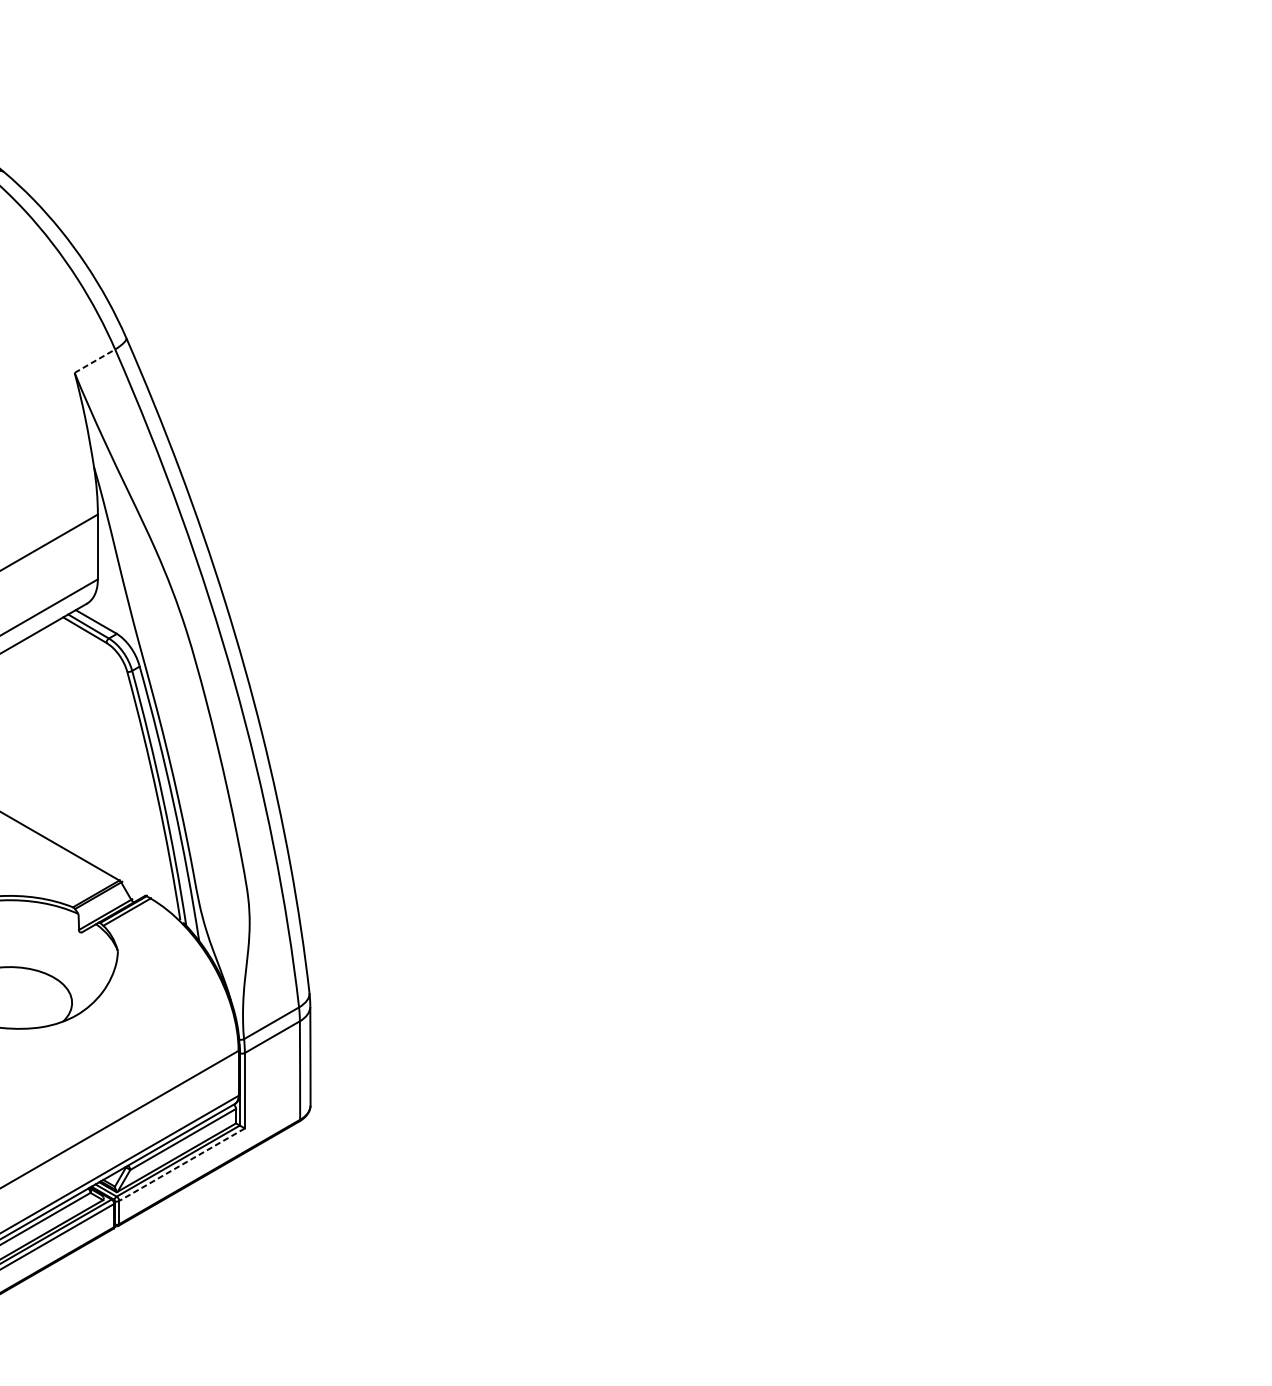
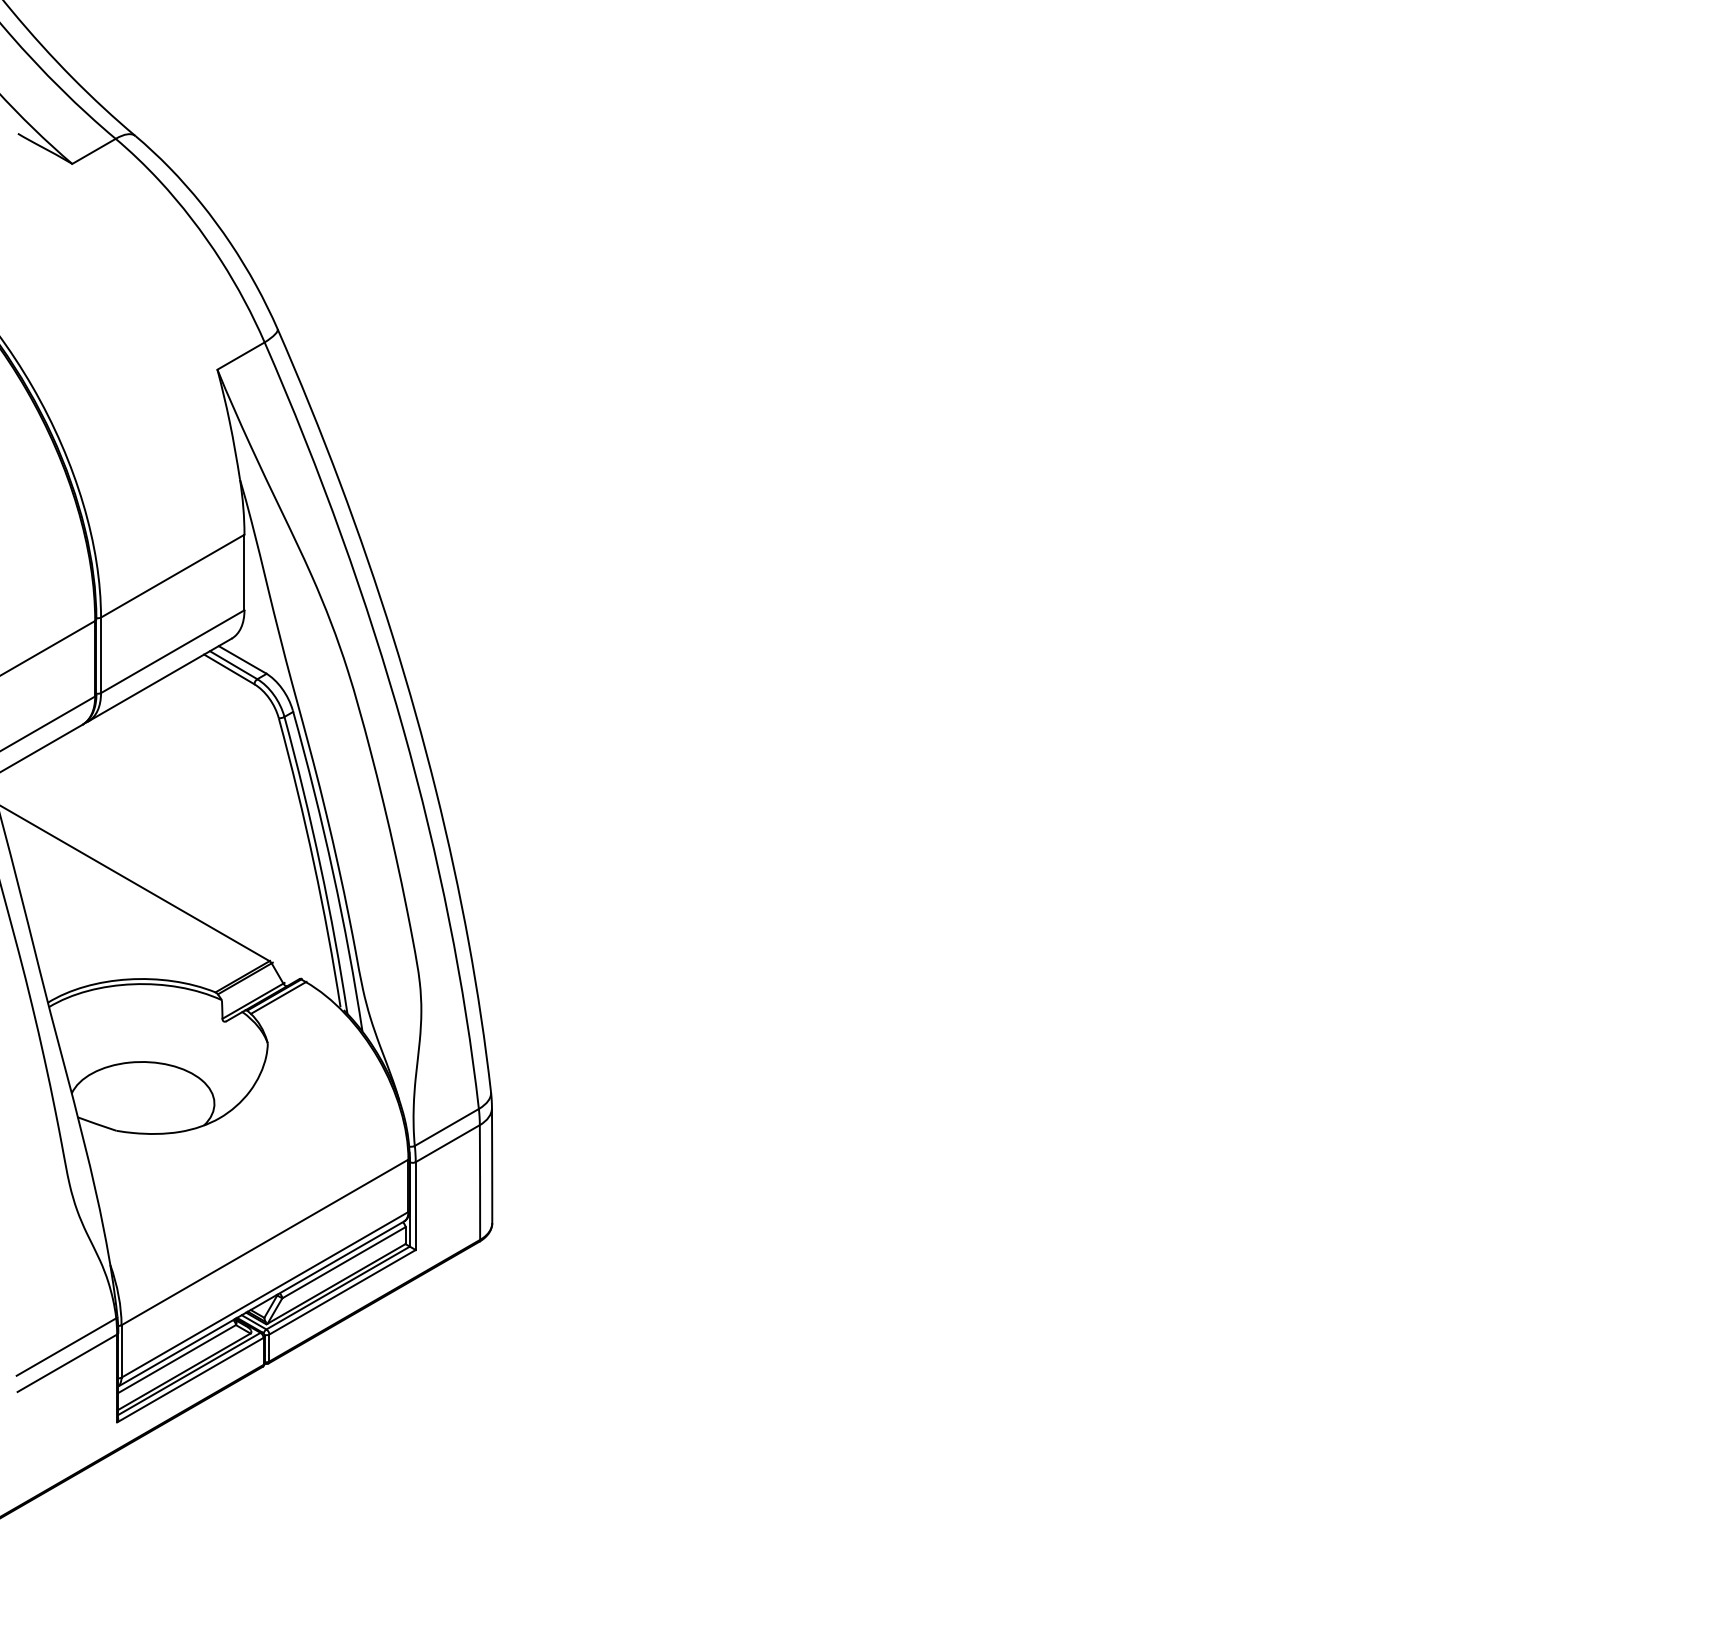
line: (95, 360) -> (241, 355), dashed -> solid
line: (182, 1164) -> (342, 1292), dashed -> solid

